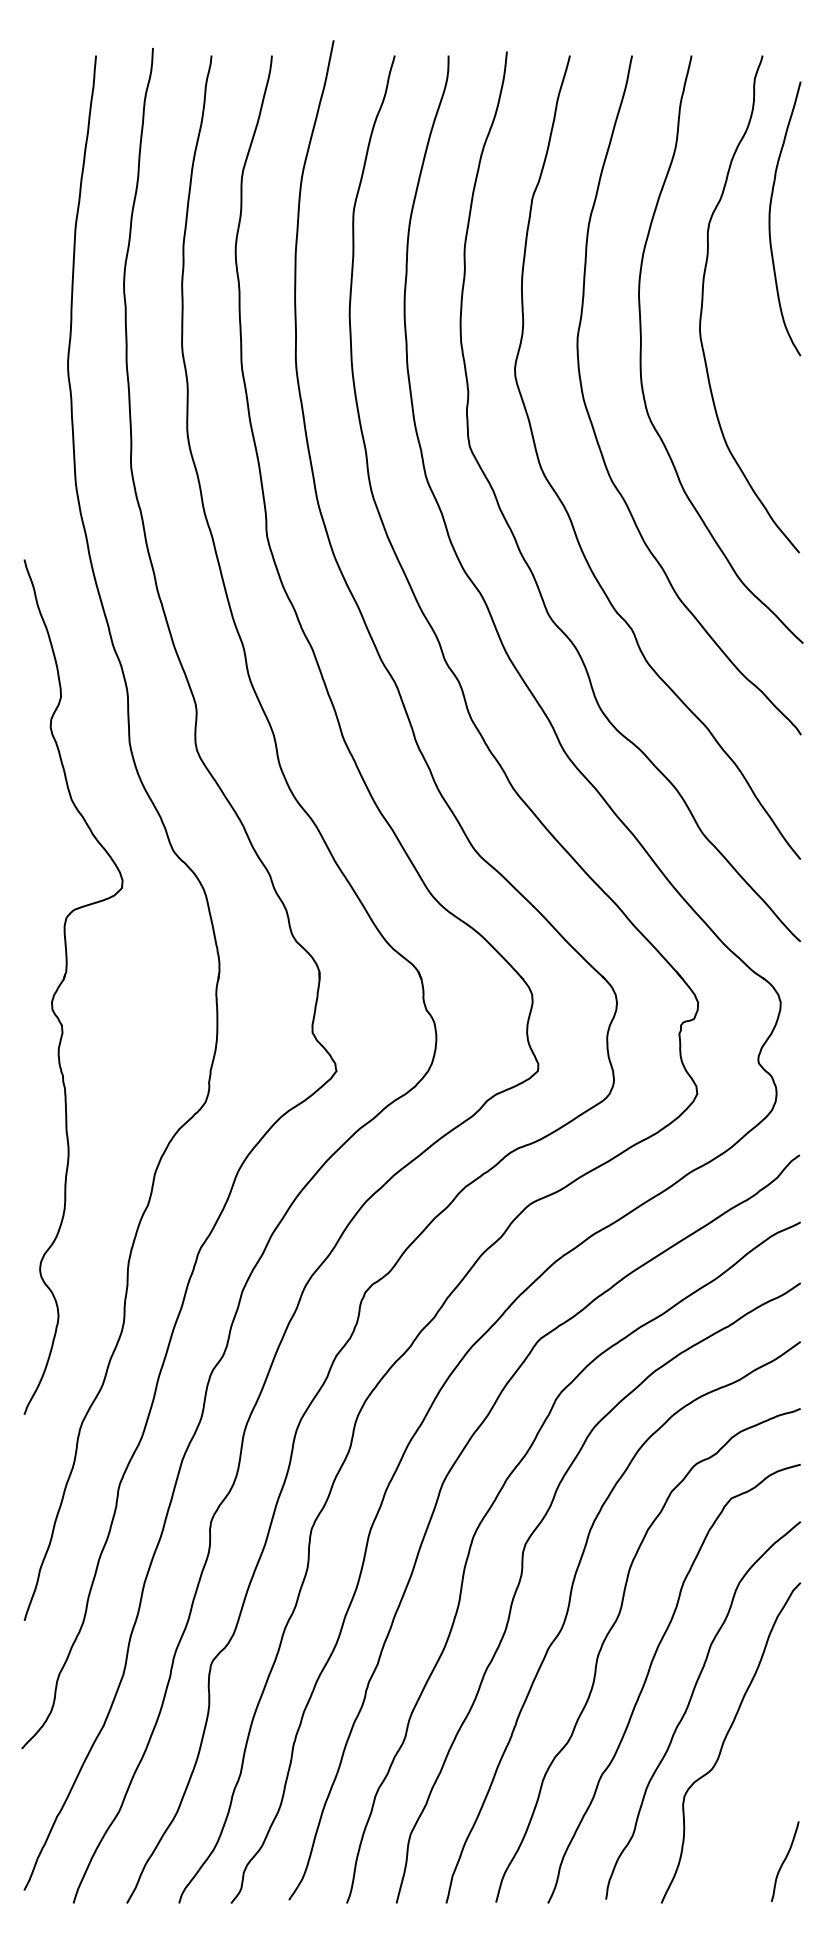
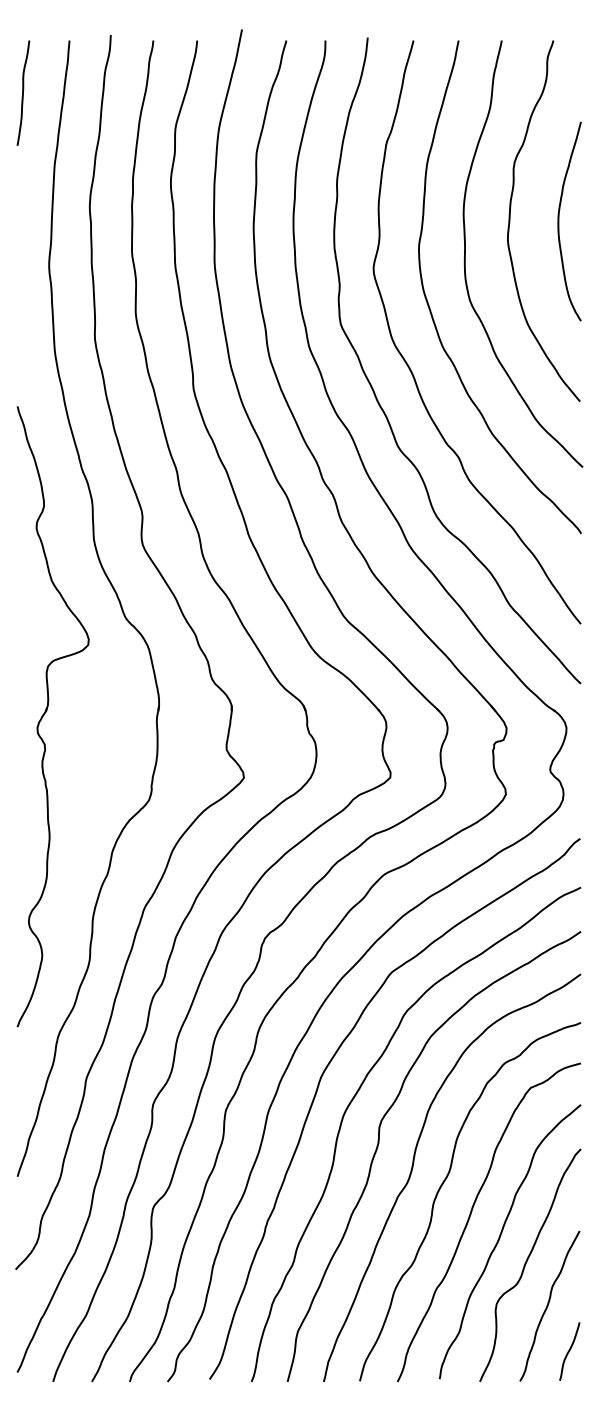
curve: (32, 127) -> (23, 92), added
curve: (770, 218) -> (559, 221), moved
curve: (755, 1798) -> (548, 1305), added

